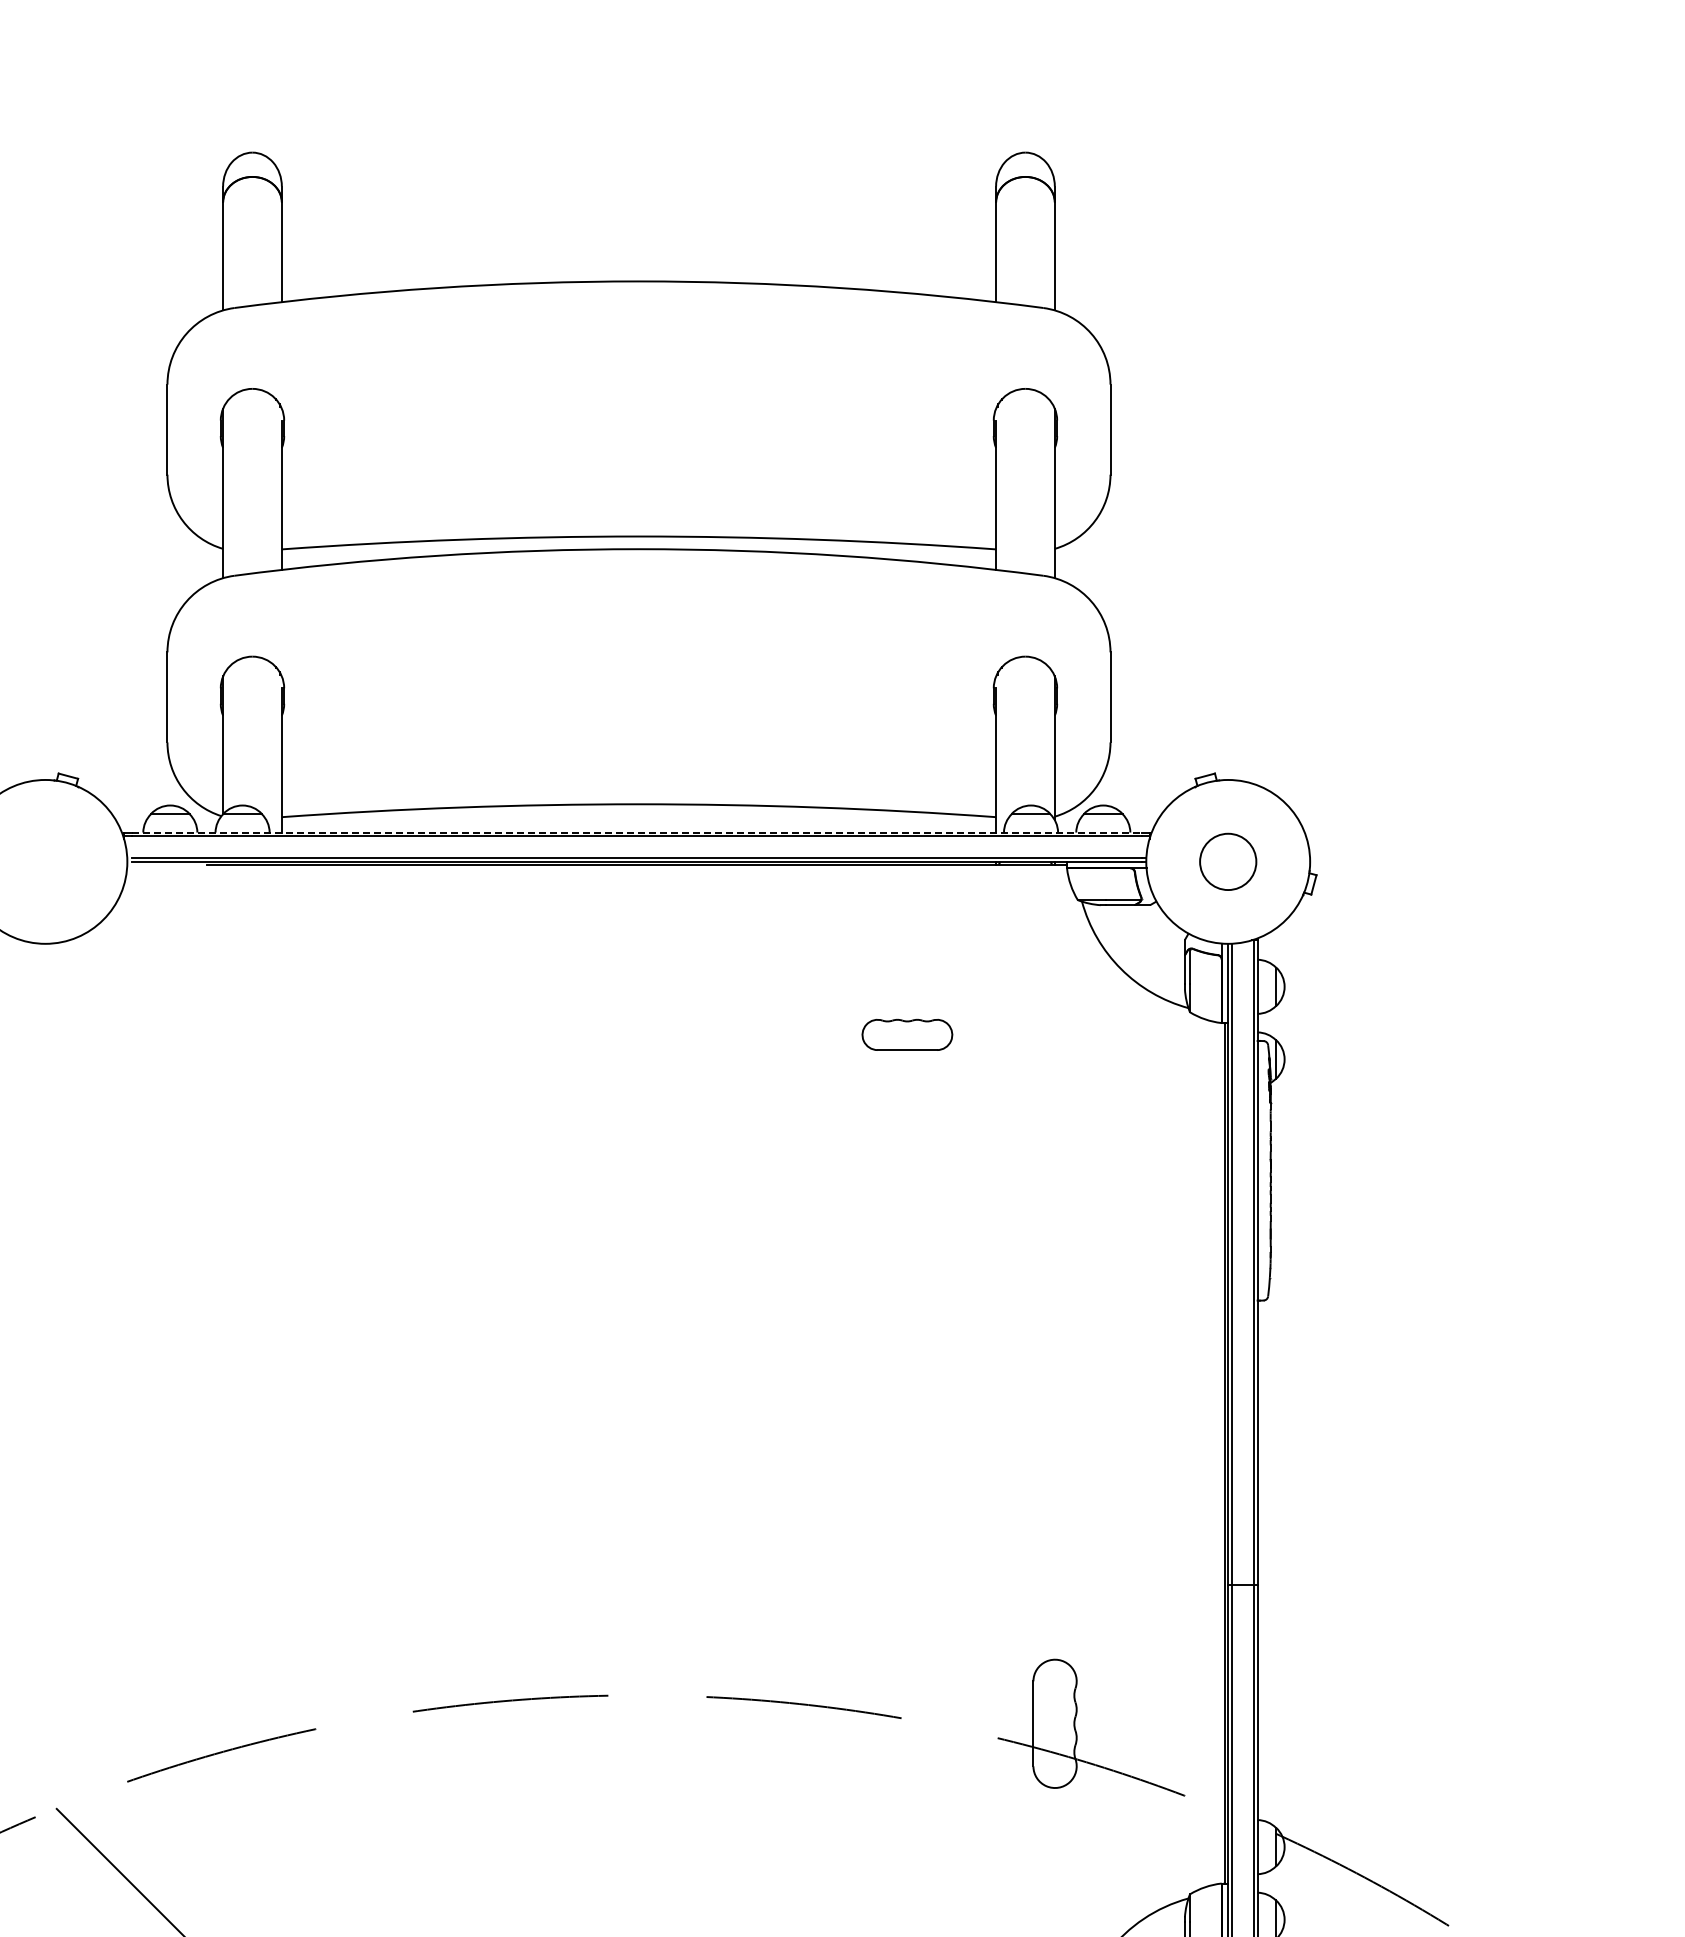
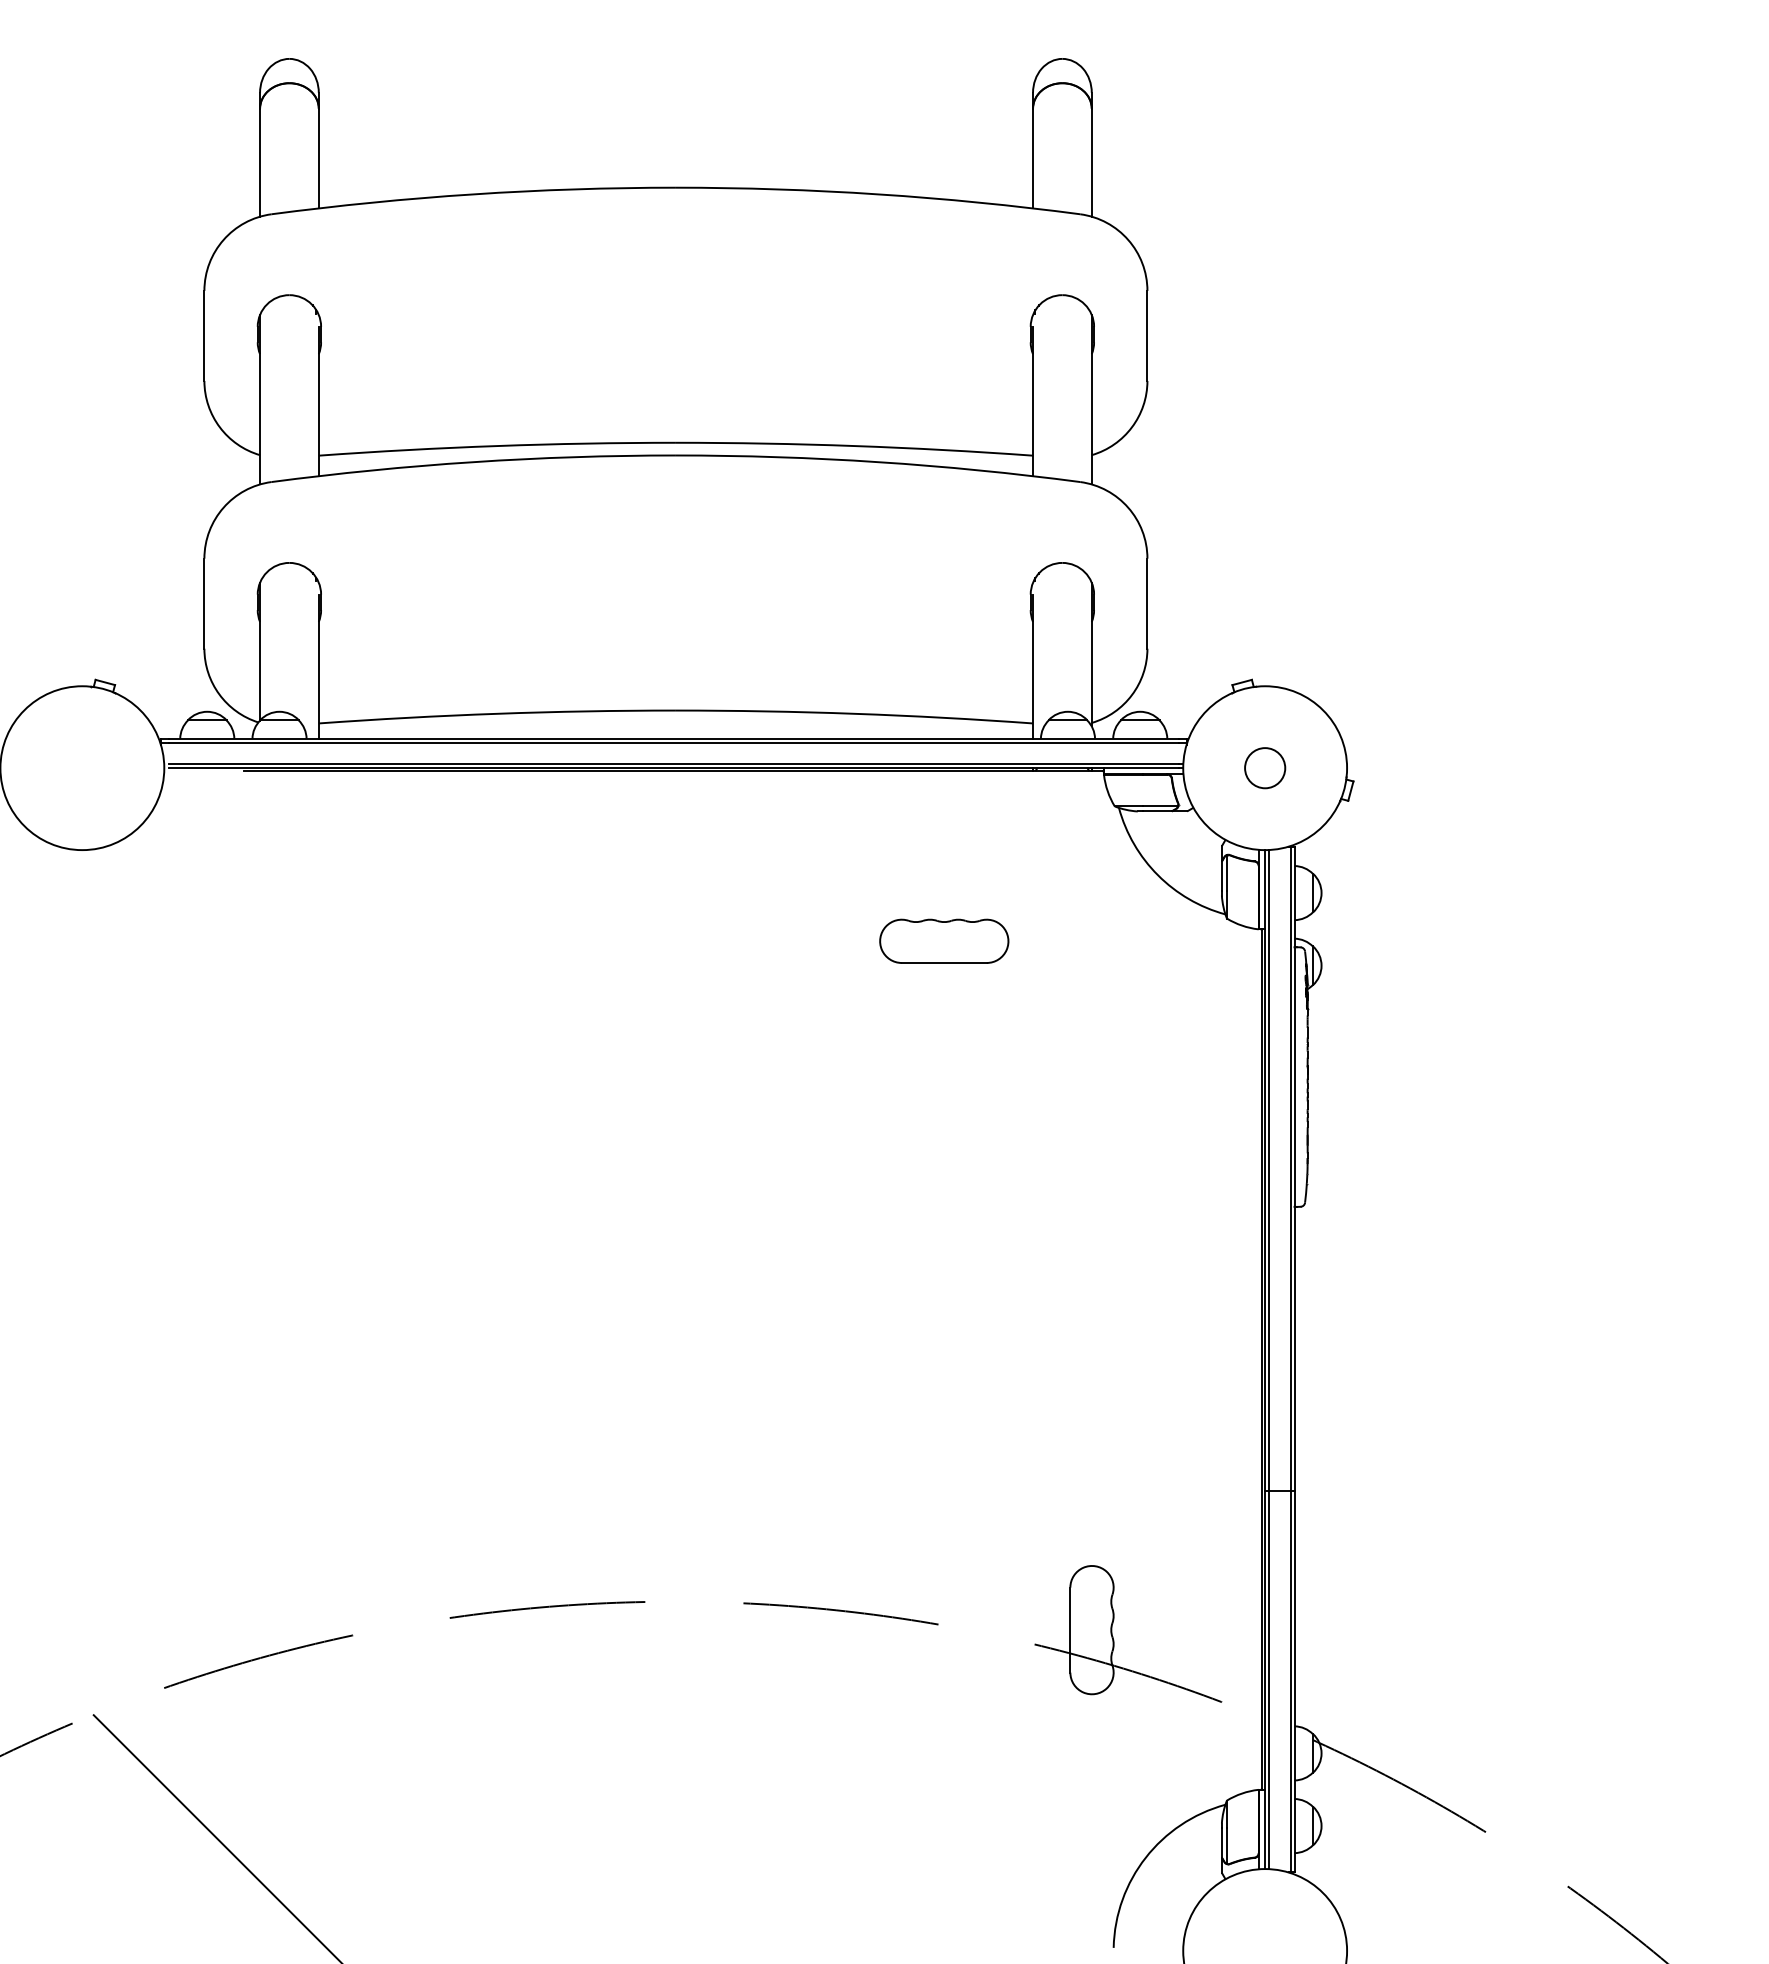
line: (637, 832) -> (674, 738), dashed -> solid
circle: (1228, 862) -> (1265, 768), size x0.71
part: (907, 1034) -> (944, 940), size x1.43

